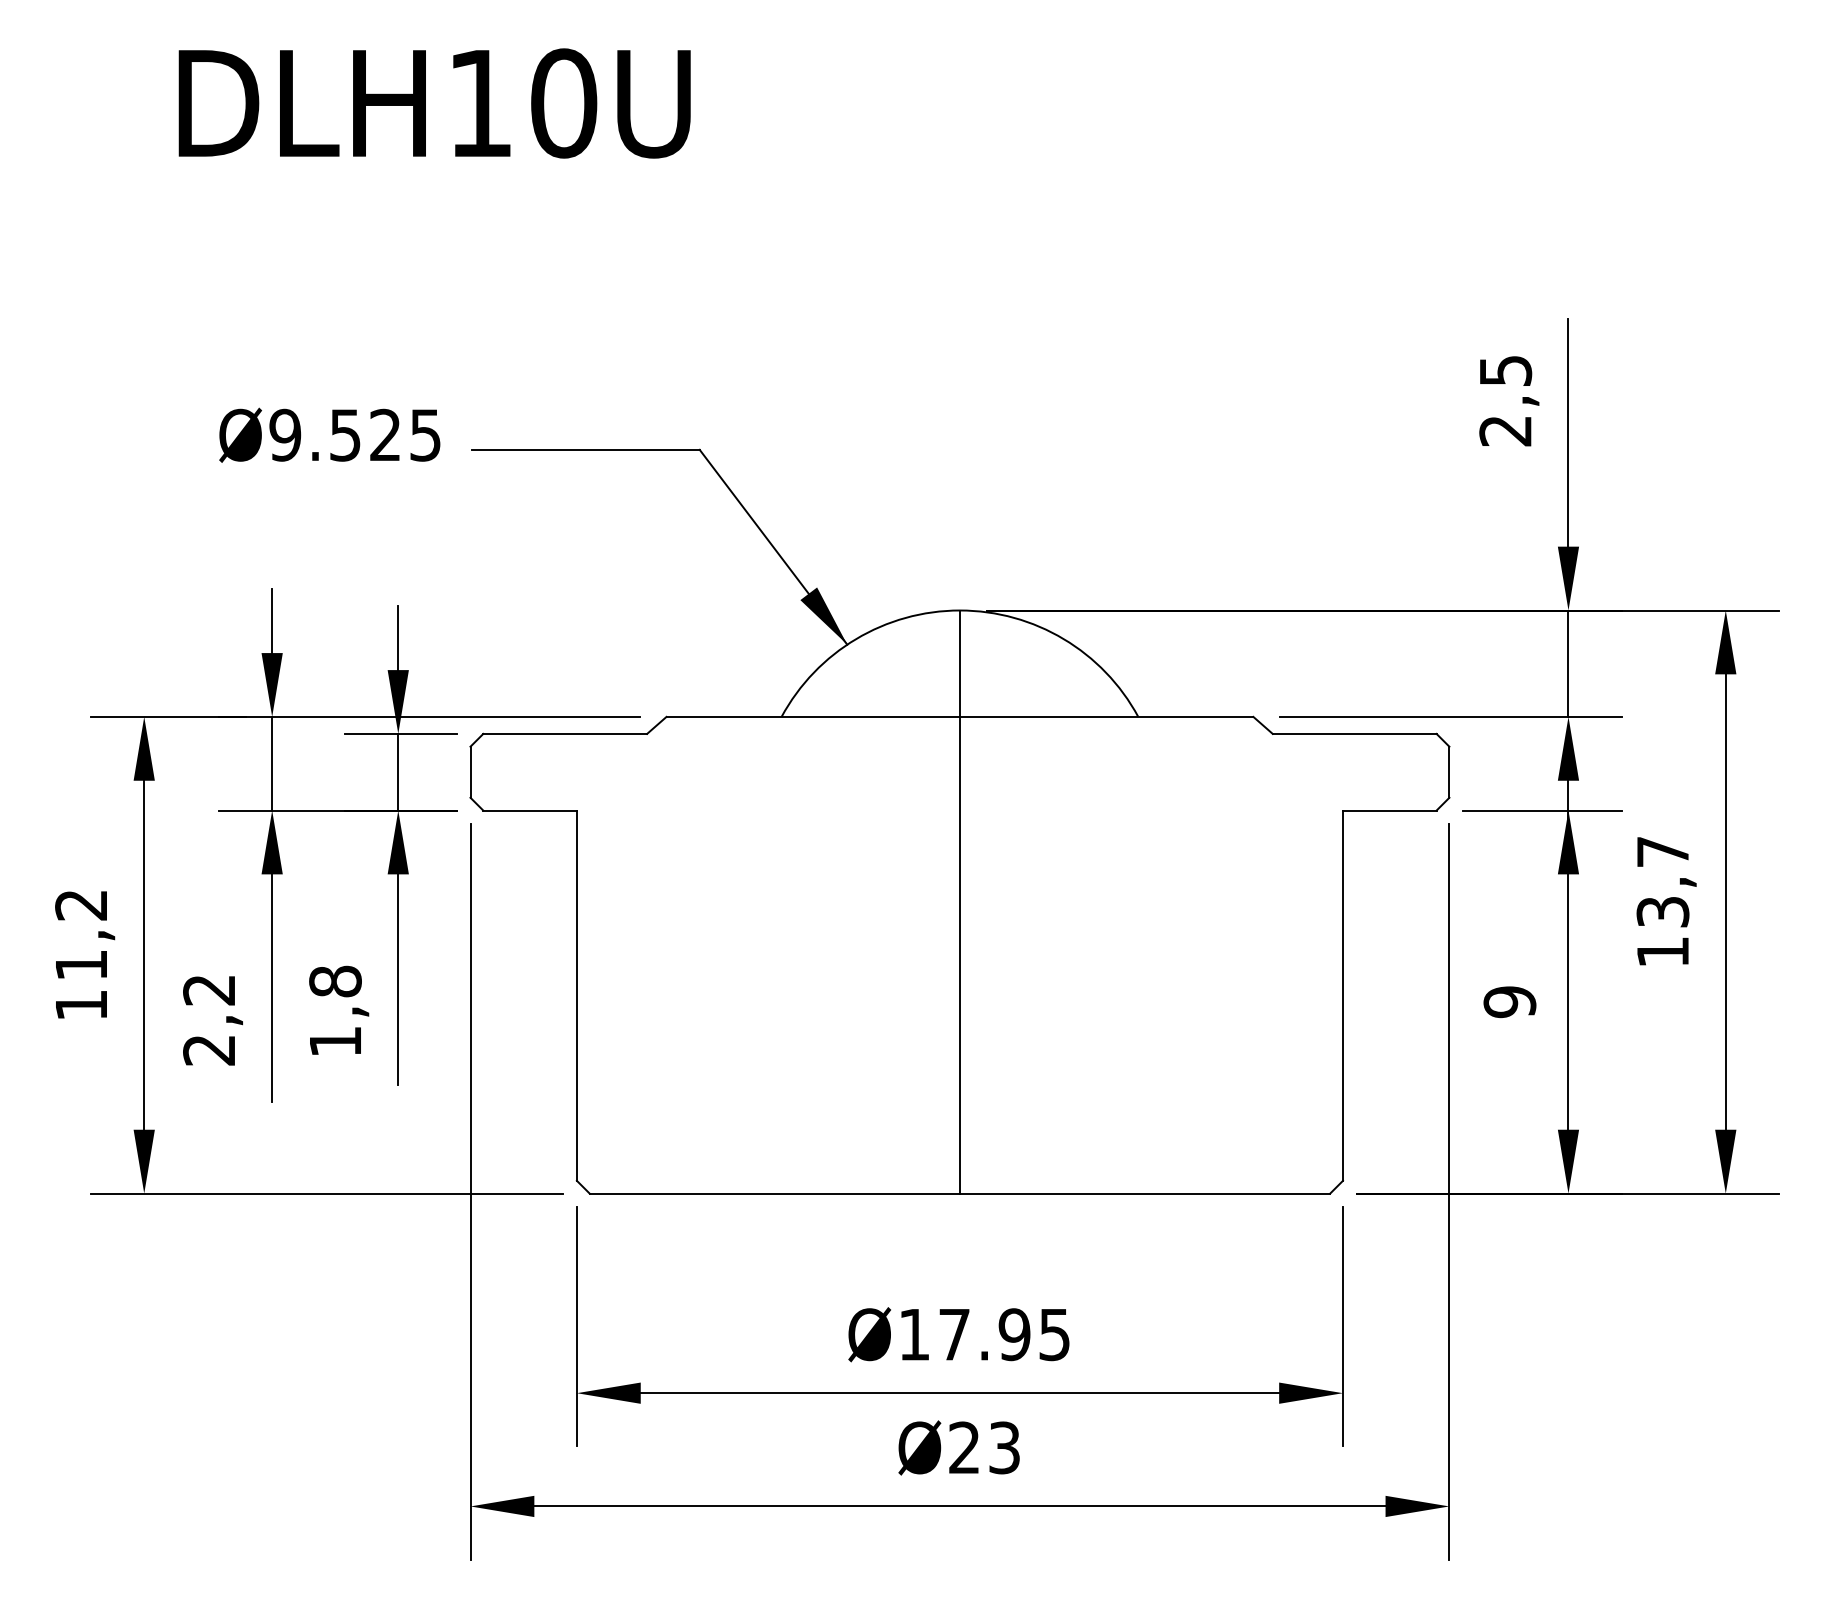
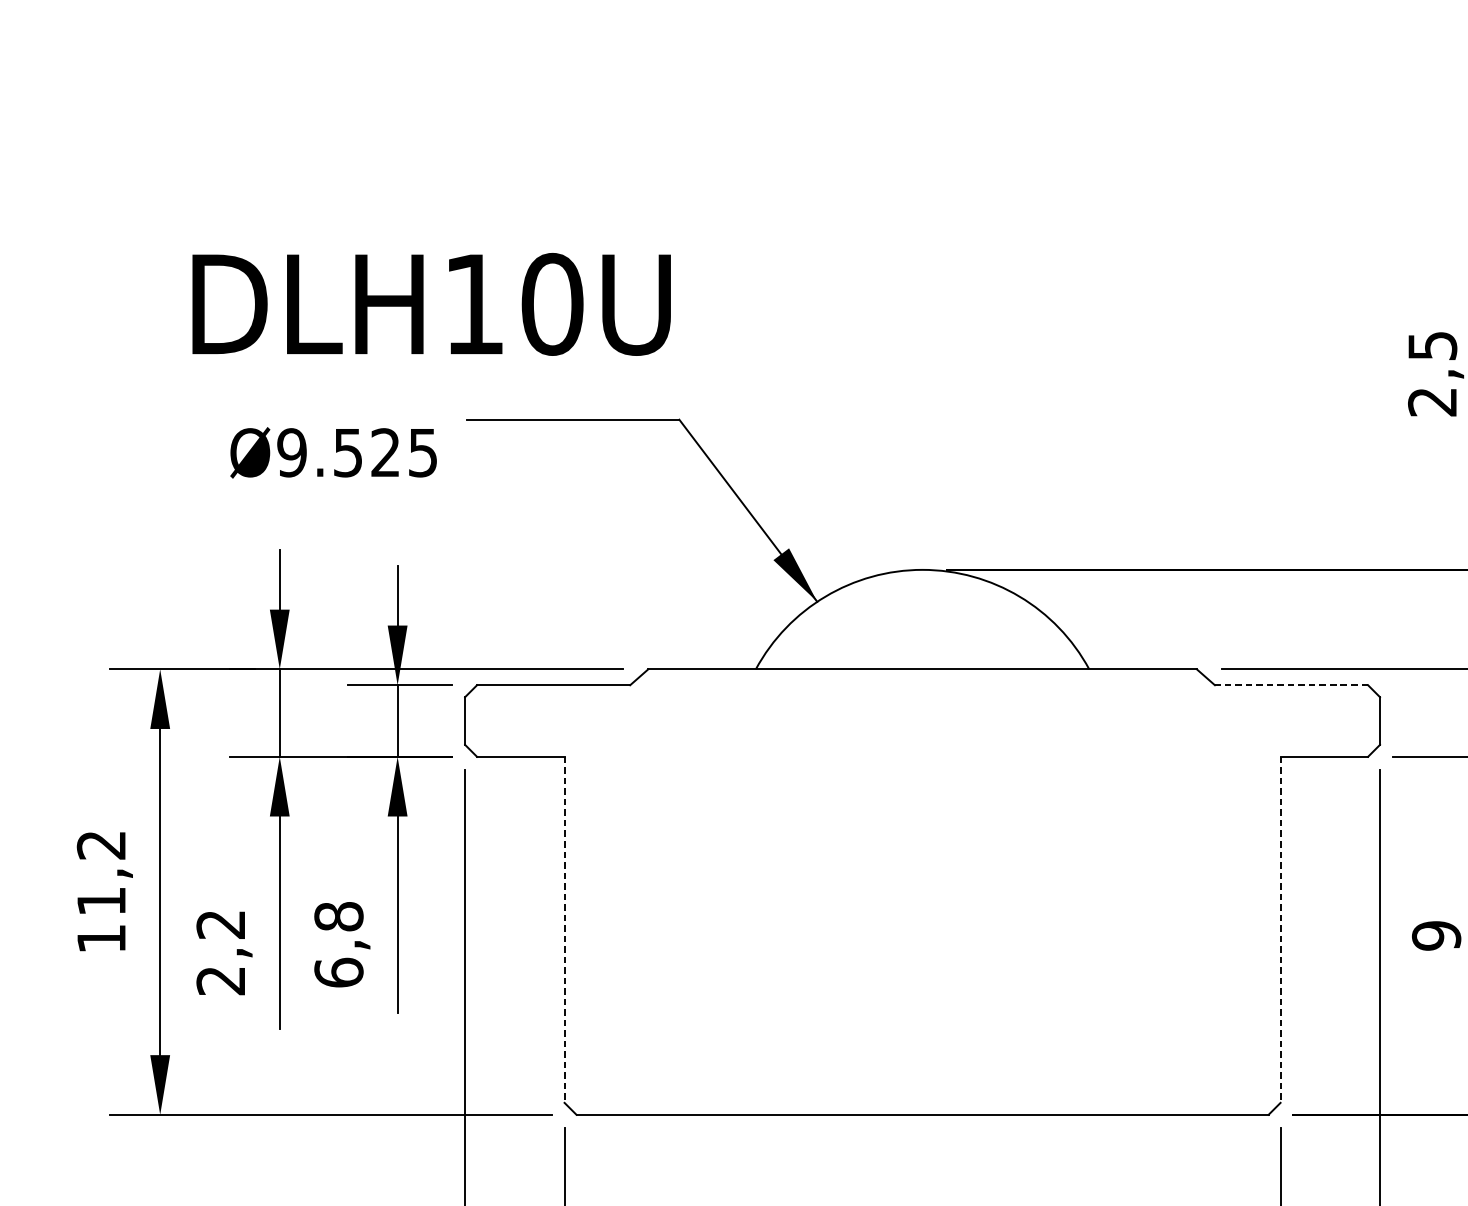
text: (434, 103) -> (431, 304), moved
text: (329, 434) -> (333, 452), moved
line: (1354, 733) -> (1291, 684), solid -> dashed
line: (959, 901) -> (922, 841), removed
line: (576, 996) -> (564, 930), solid -> dashed
line: (1342, 996) -> (1280, 930), solid -> dashed
text: (335, 1041) -> (338, 972), 1,8 -> 6,8

